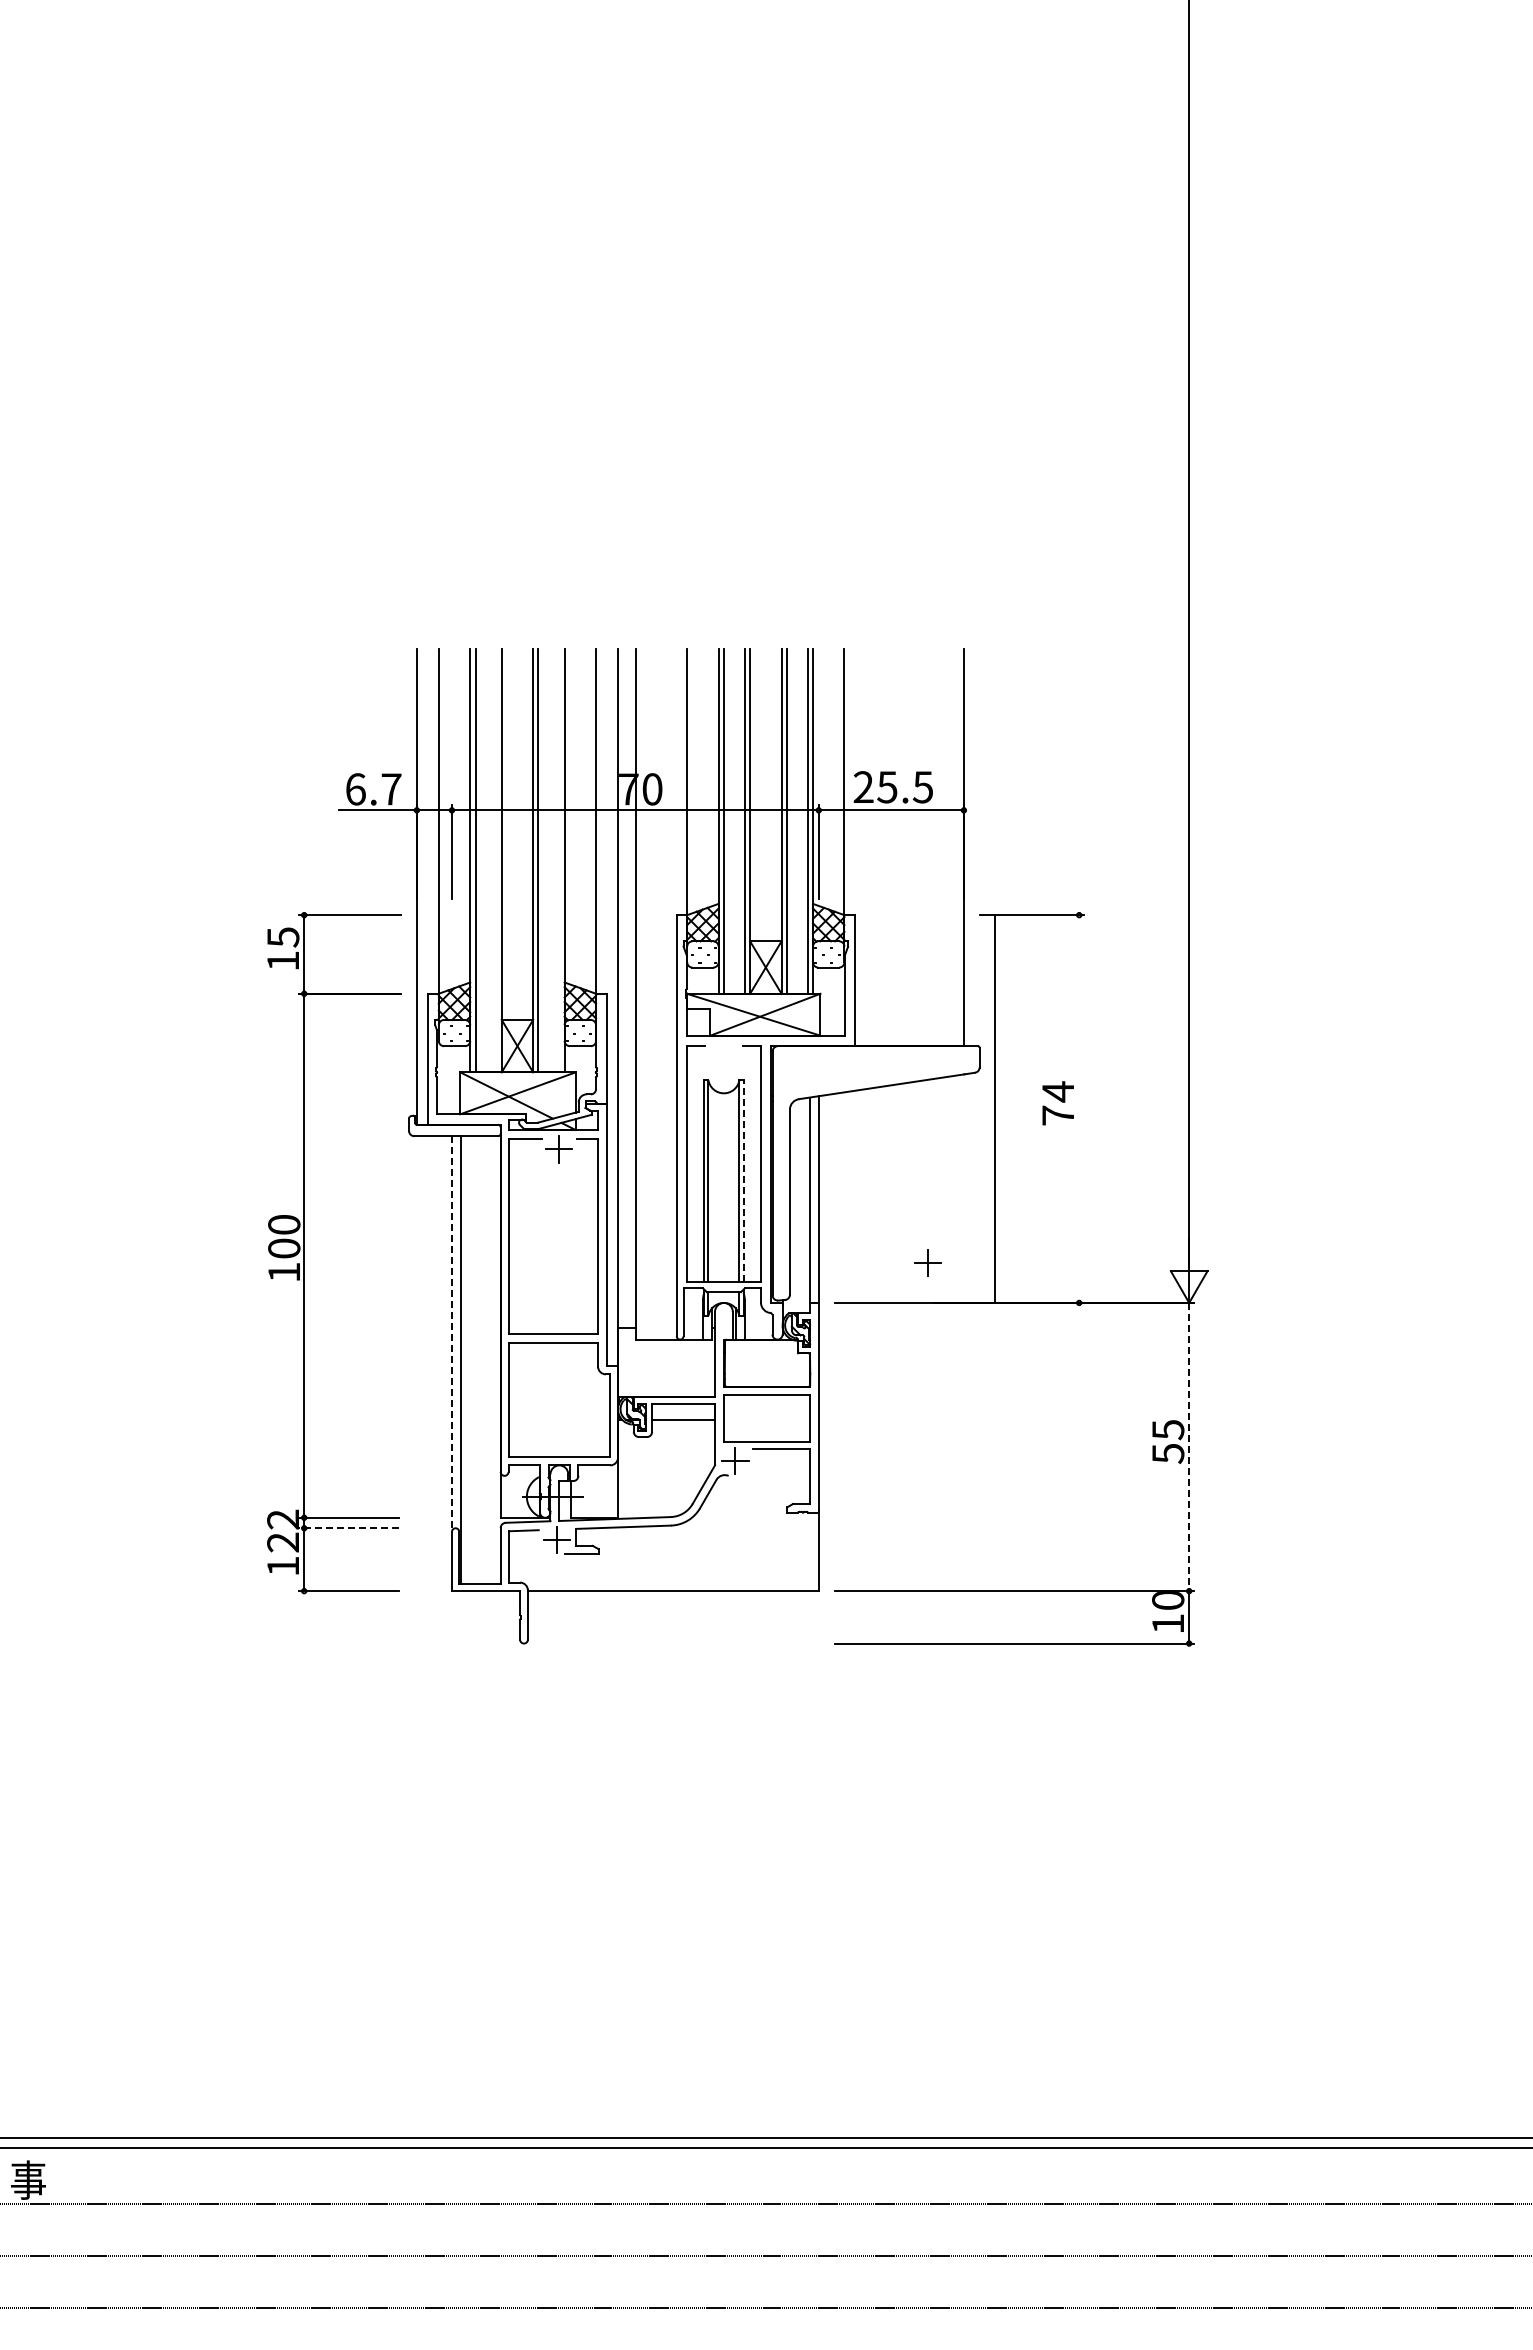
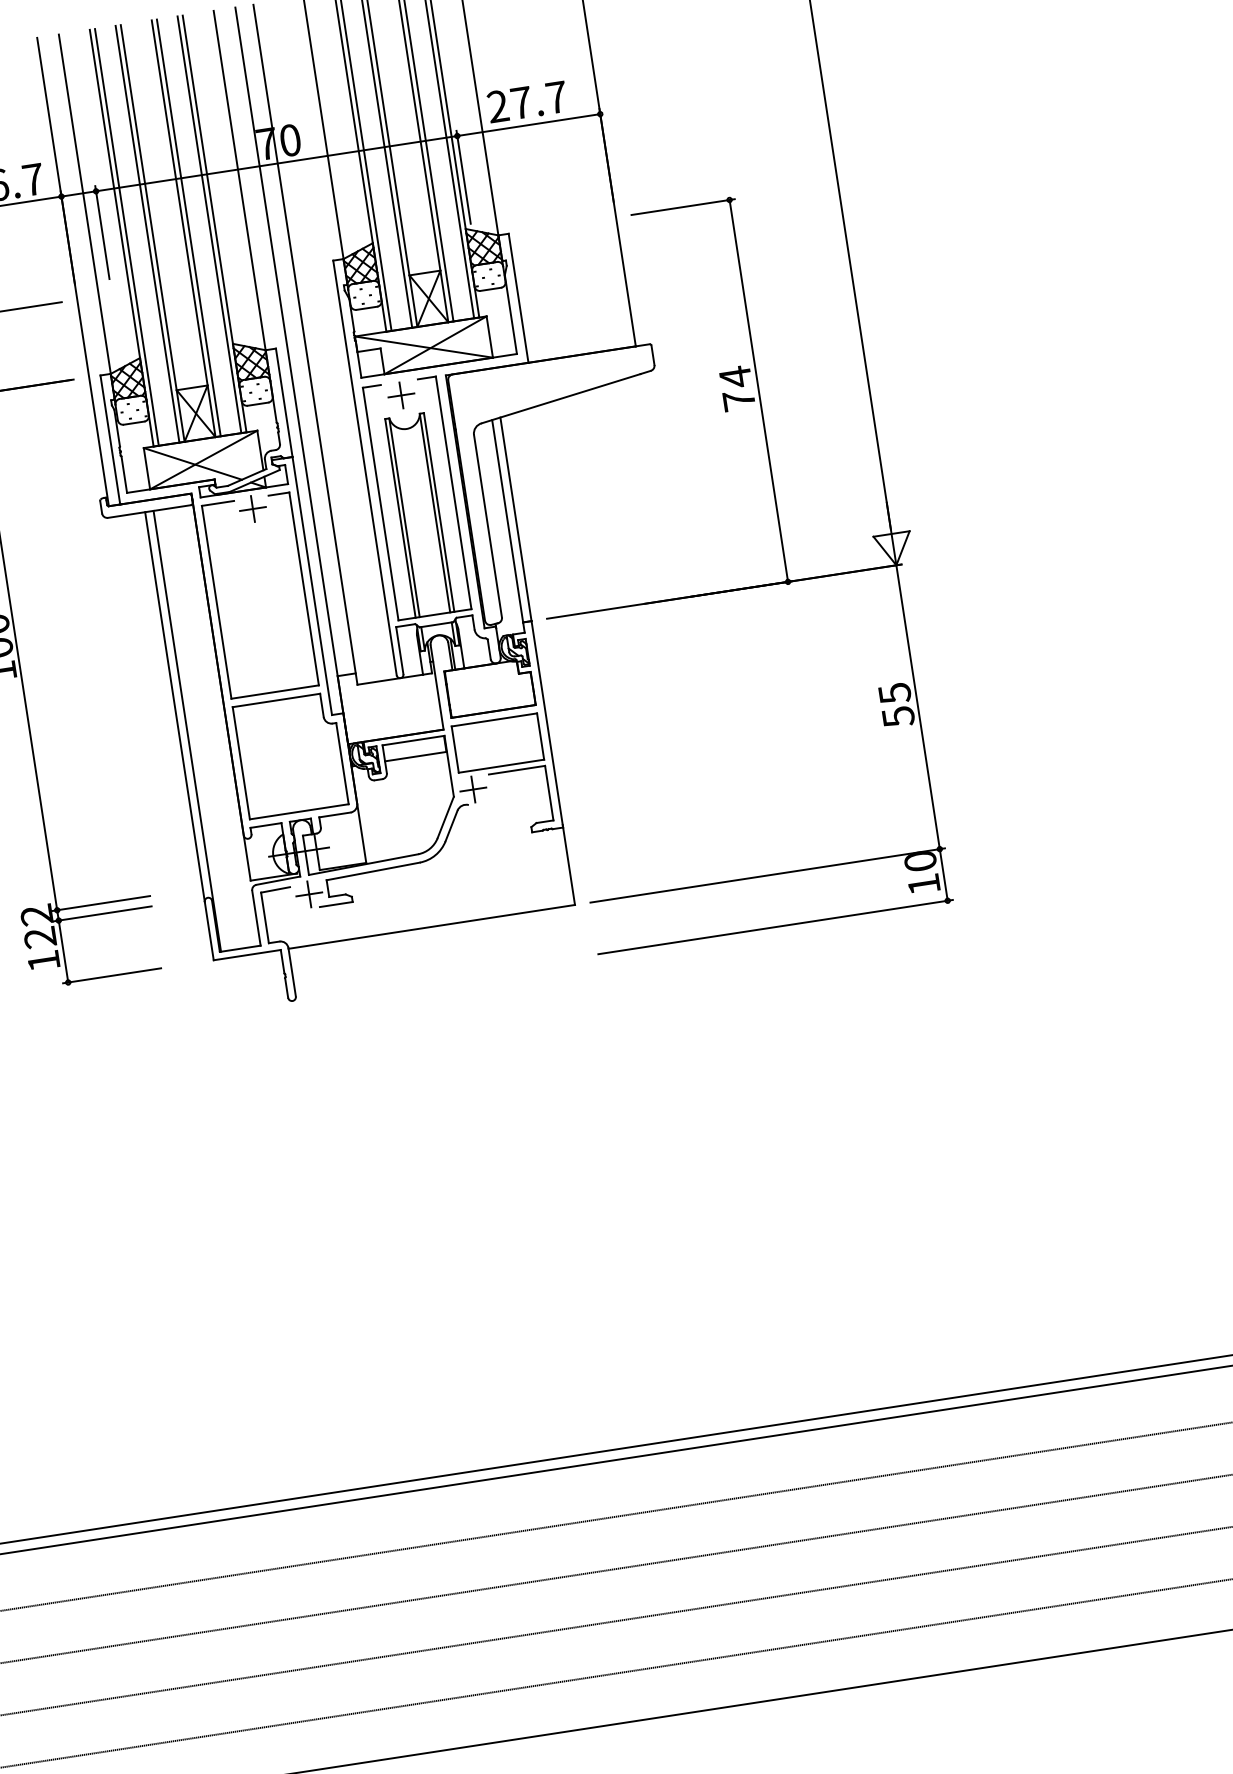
text: (905, 787) -> (539, 100), 25.5 -> 27.7
line: (496, 860) -> (147, 233), added
line: (559, 860) -> (209, 224), added
line: (995, 1108) -> (759, 390), moved
line: (743, 1181) -> (439, 512), dashed -> solid
part: (927, 1262) -> (400, 394), moved
line: (451, 1334) -> (174, 707), dashed -> solid
line: (1189, 1447) -> (918, 707), dashed -> solid
line: (348, 1528) -> (102, 914), dashed -> solid

